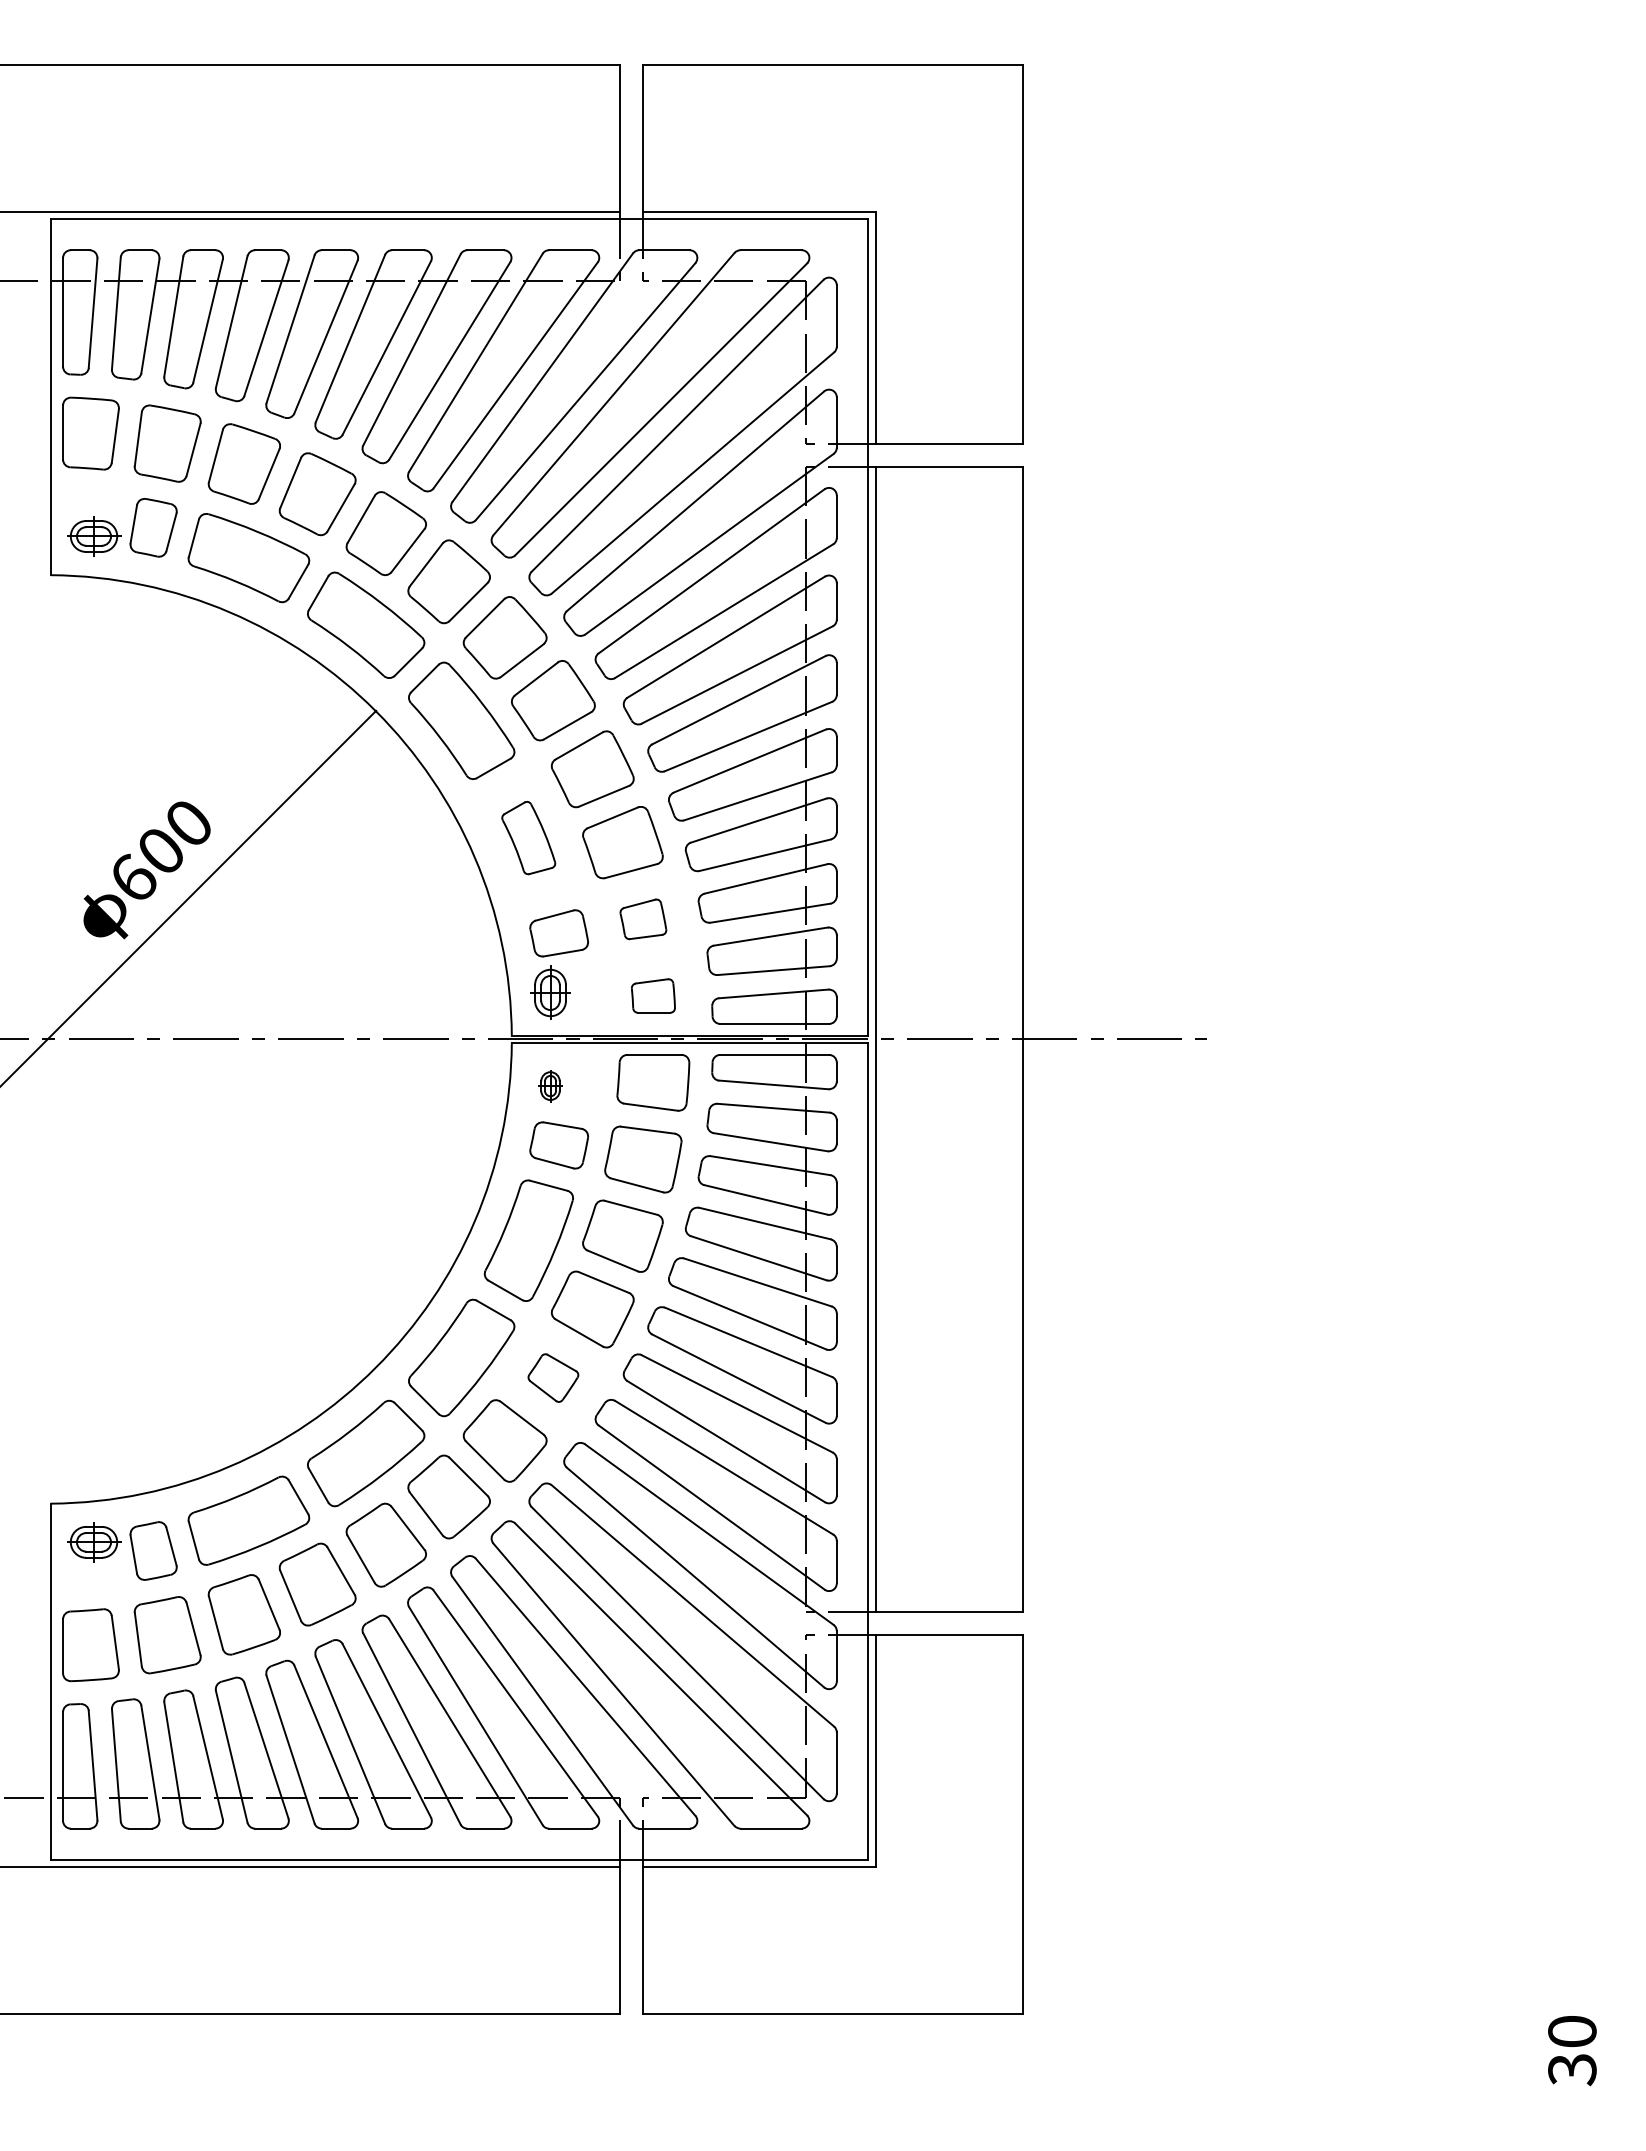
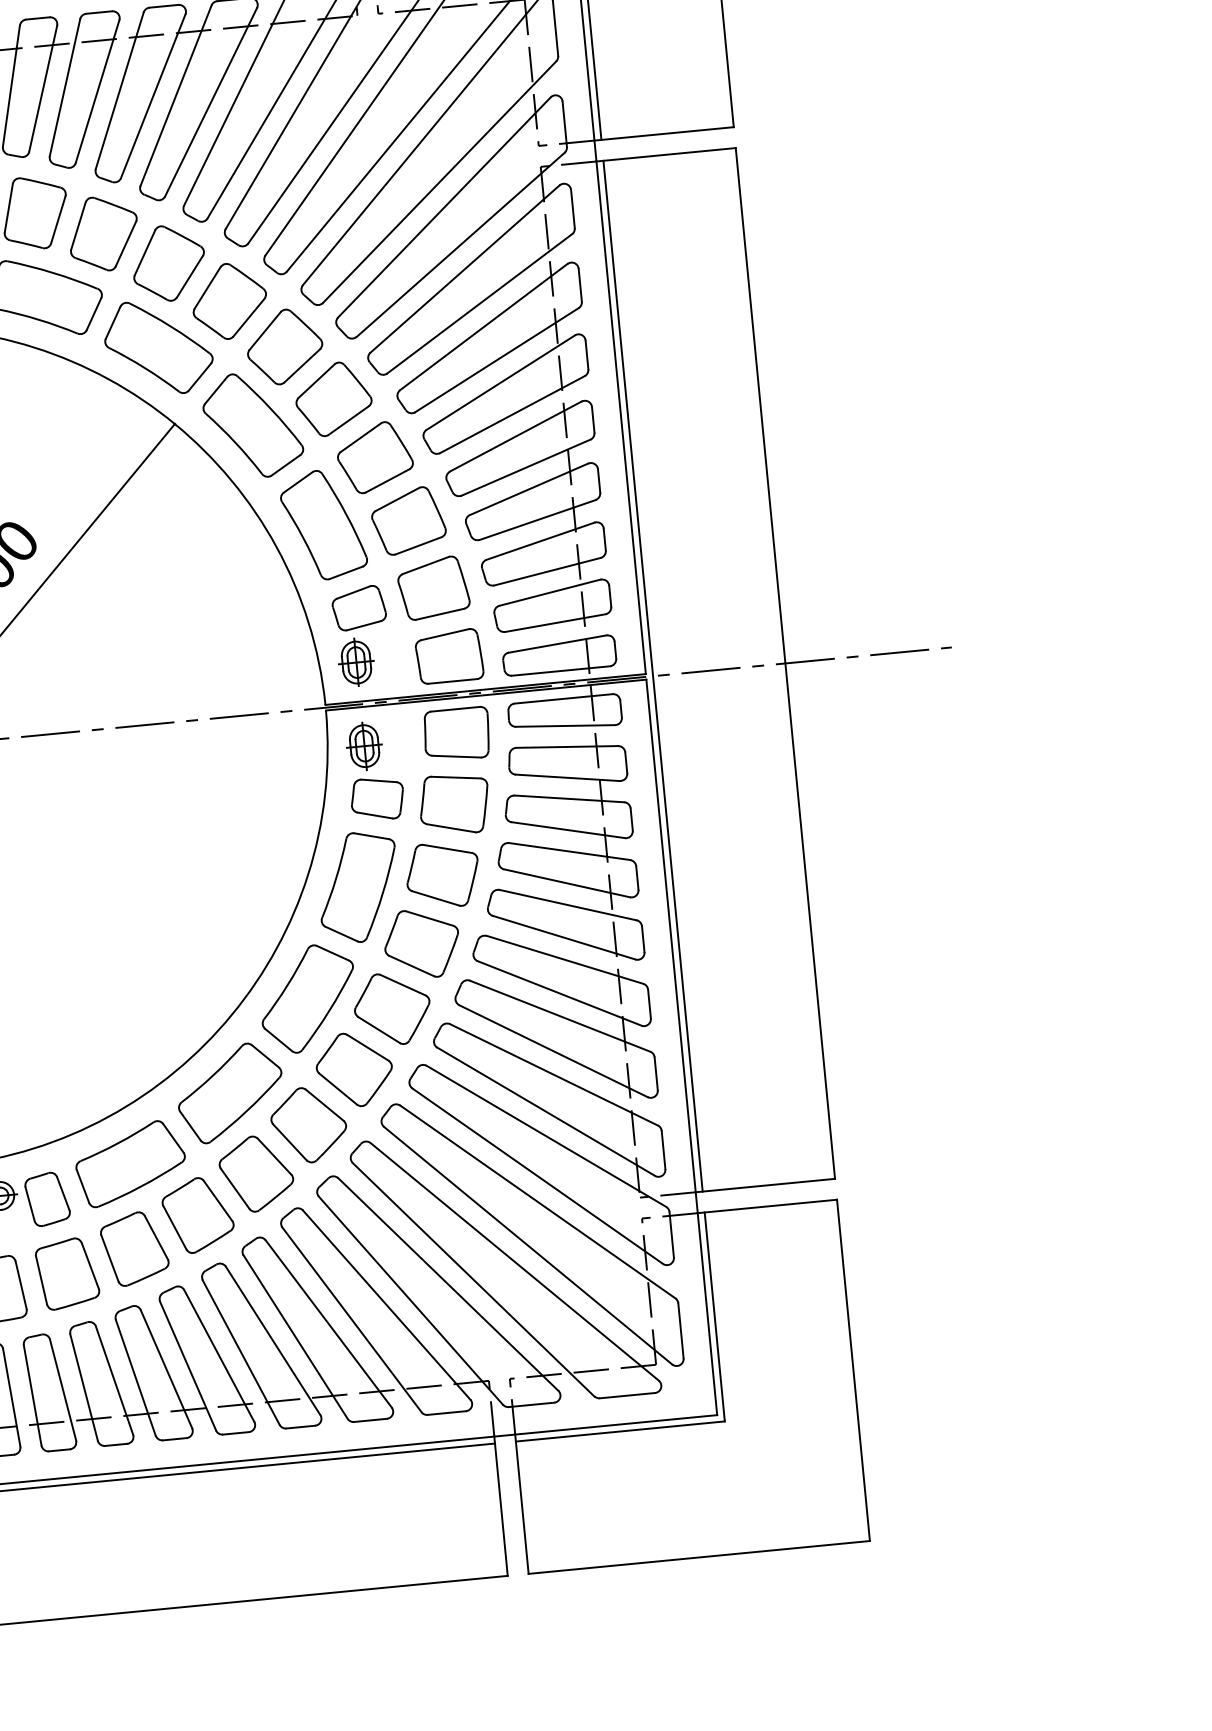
part: (528, 837) -> (323, 524), size x1.67
part: (643, 919) -> (433, 588), size x1.67
part: (653, 995) -> (449, 655), size x1.67
part: (550, 1086) -> (364, 746), size x1.67
part: (553, 1377) -> (392, 1008), size x1.67

